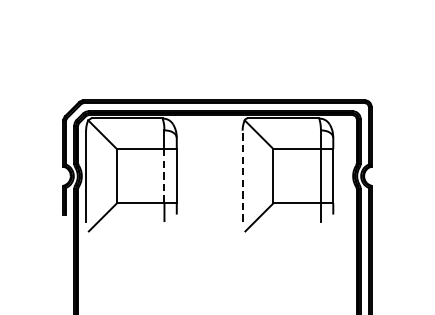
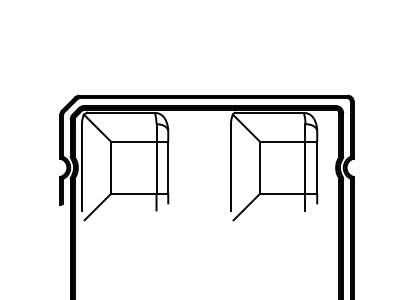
line: (164, 175) -> (156, 167), dashed -> solid
line: (242, 175) -> (230, 167), dashed -> solid

